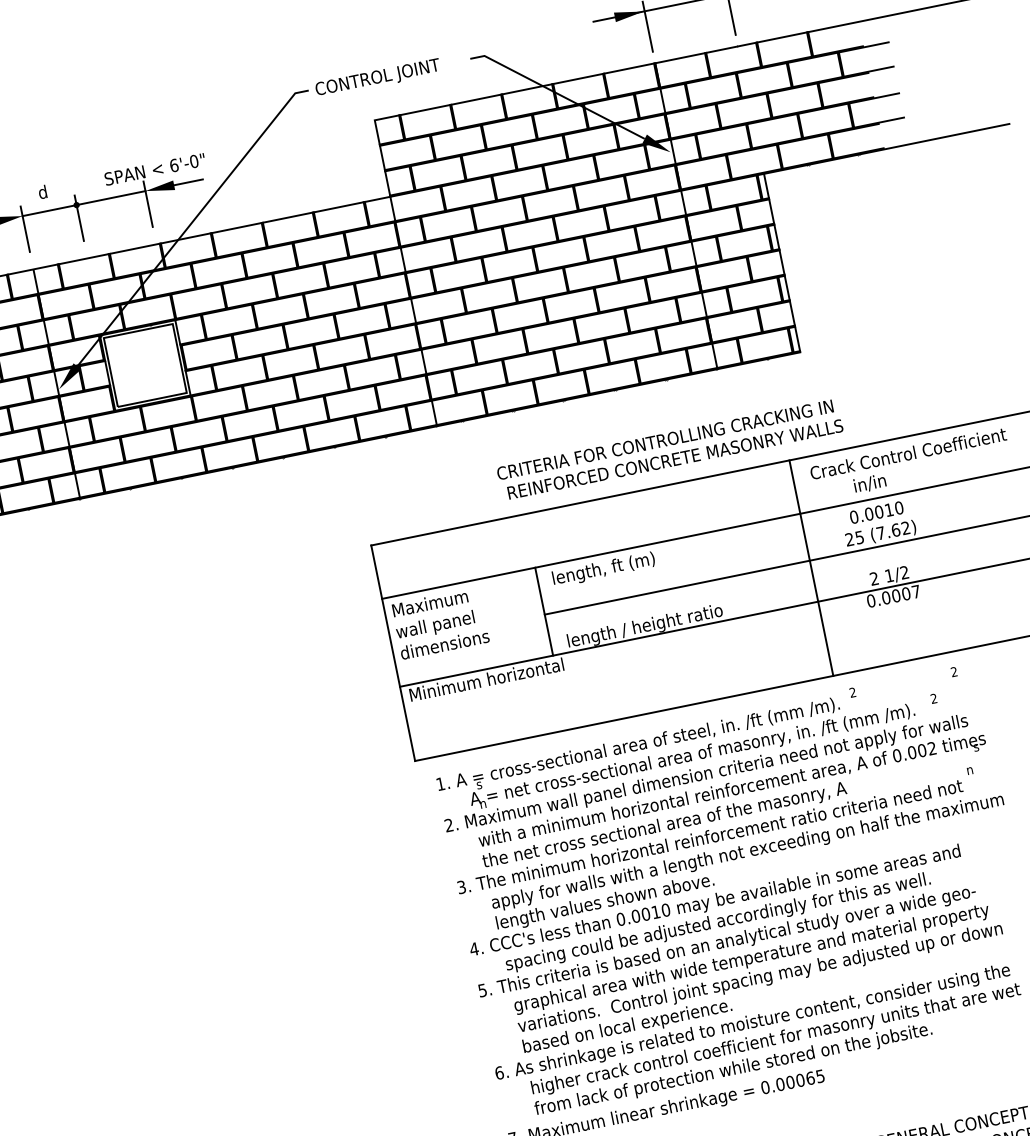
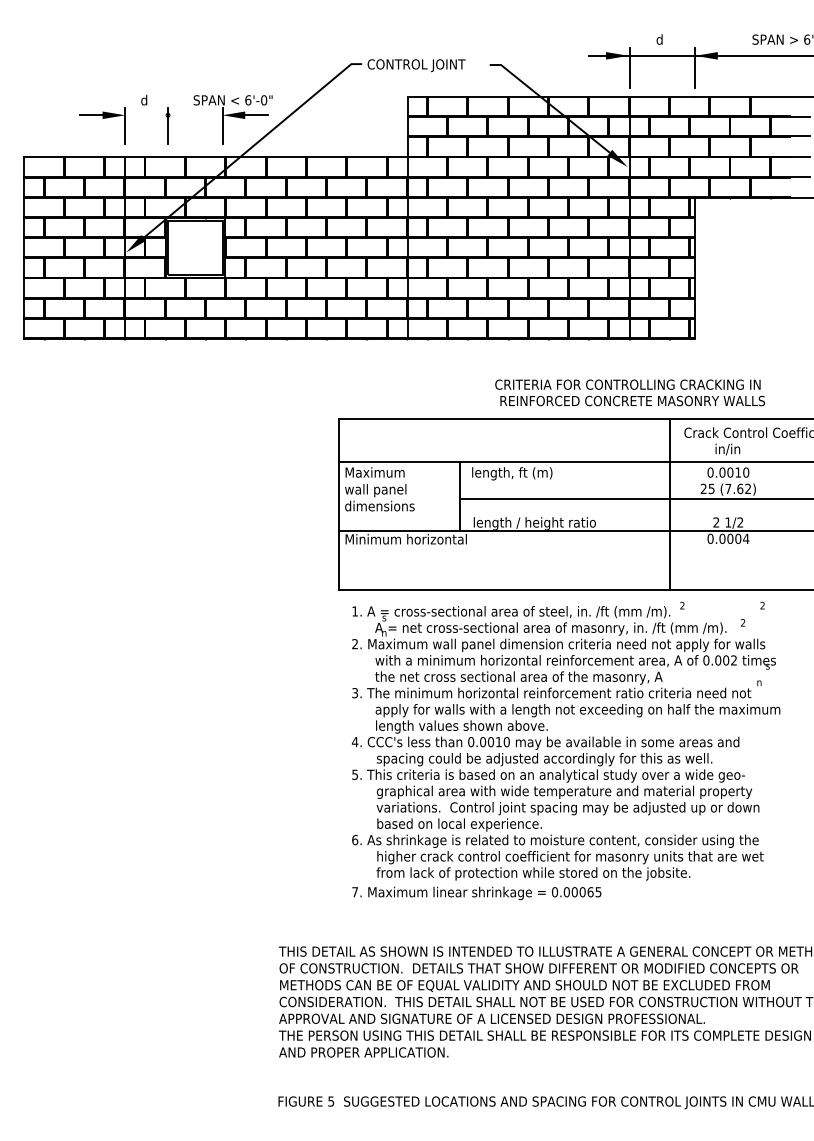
line: (83, 203) -> (173, 115), removed
text: (669, 449) -> (629, 392), moved
text: (916, 591) -> (746, 538), 0.0007 -> 0.0004

